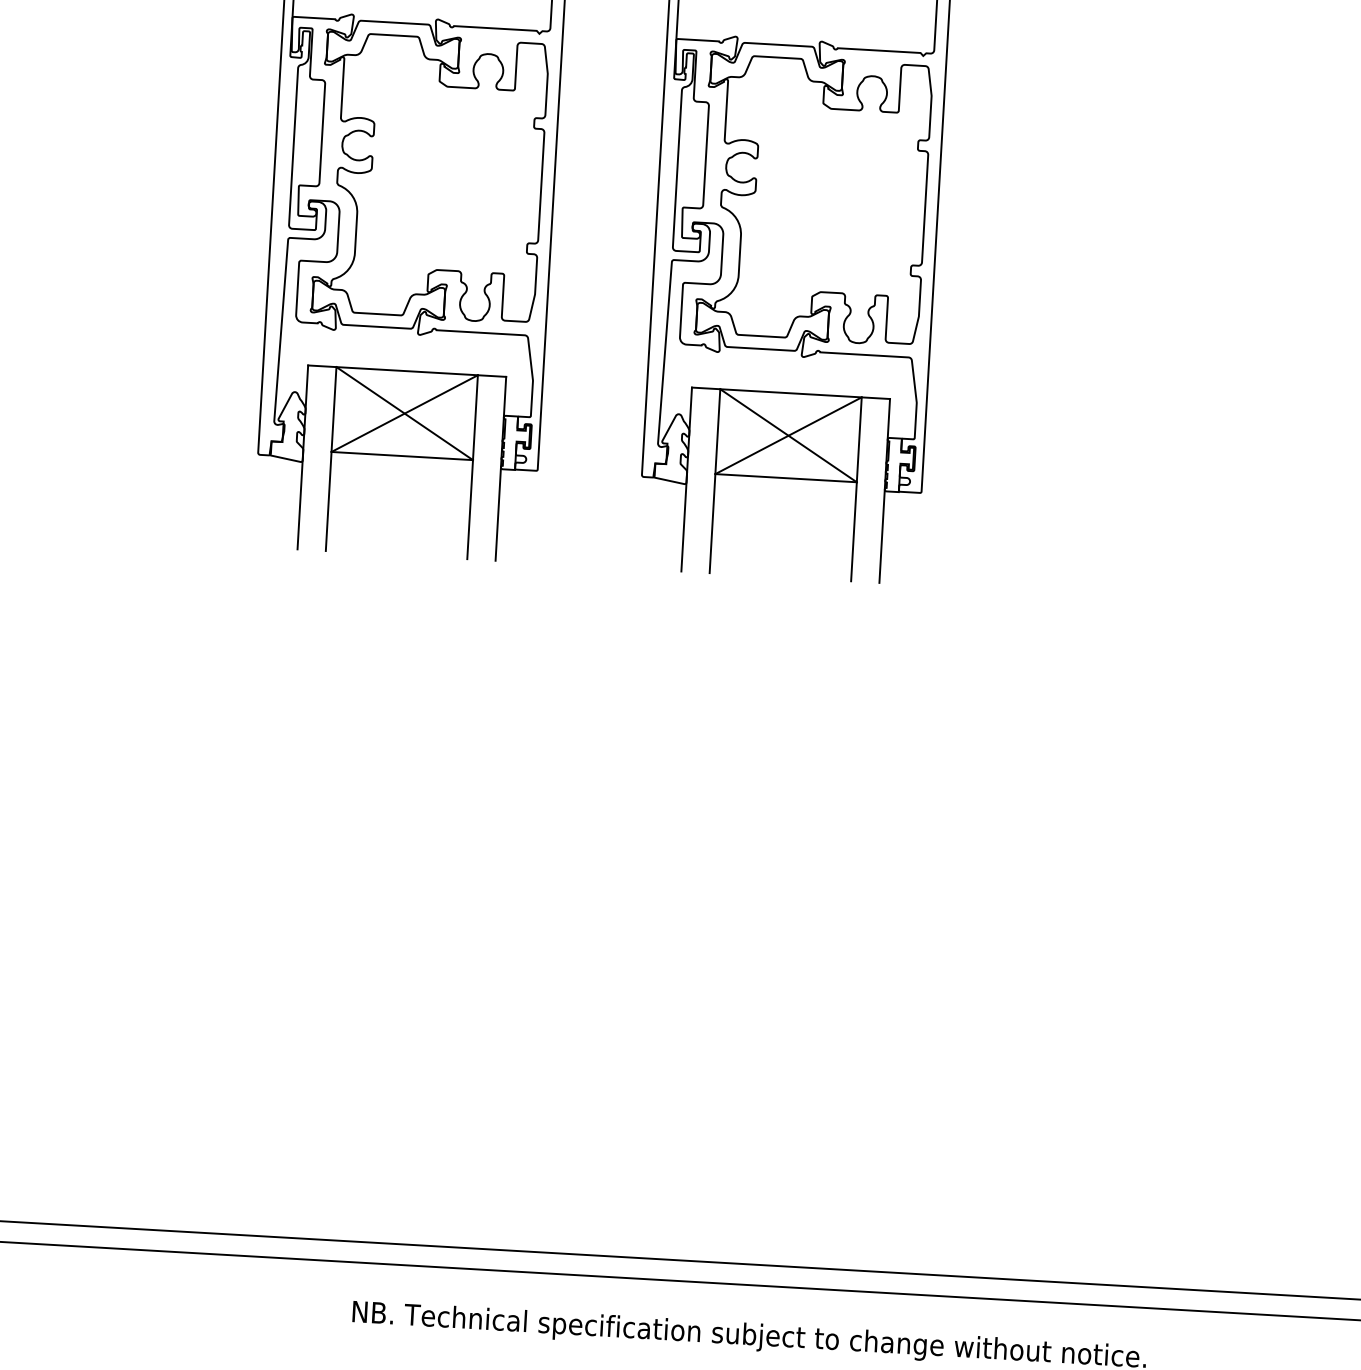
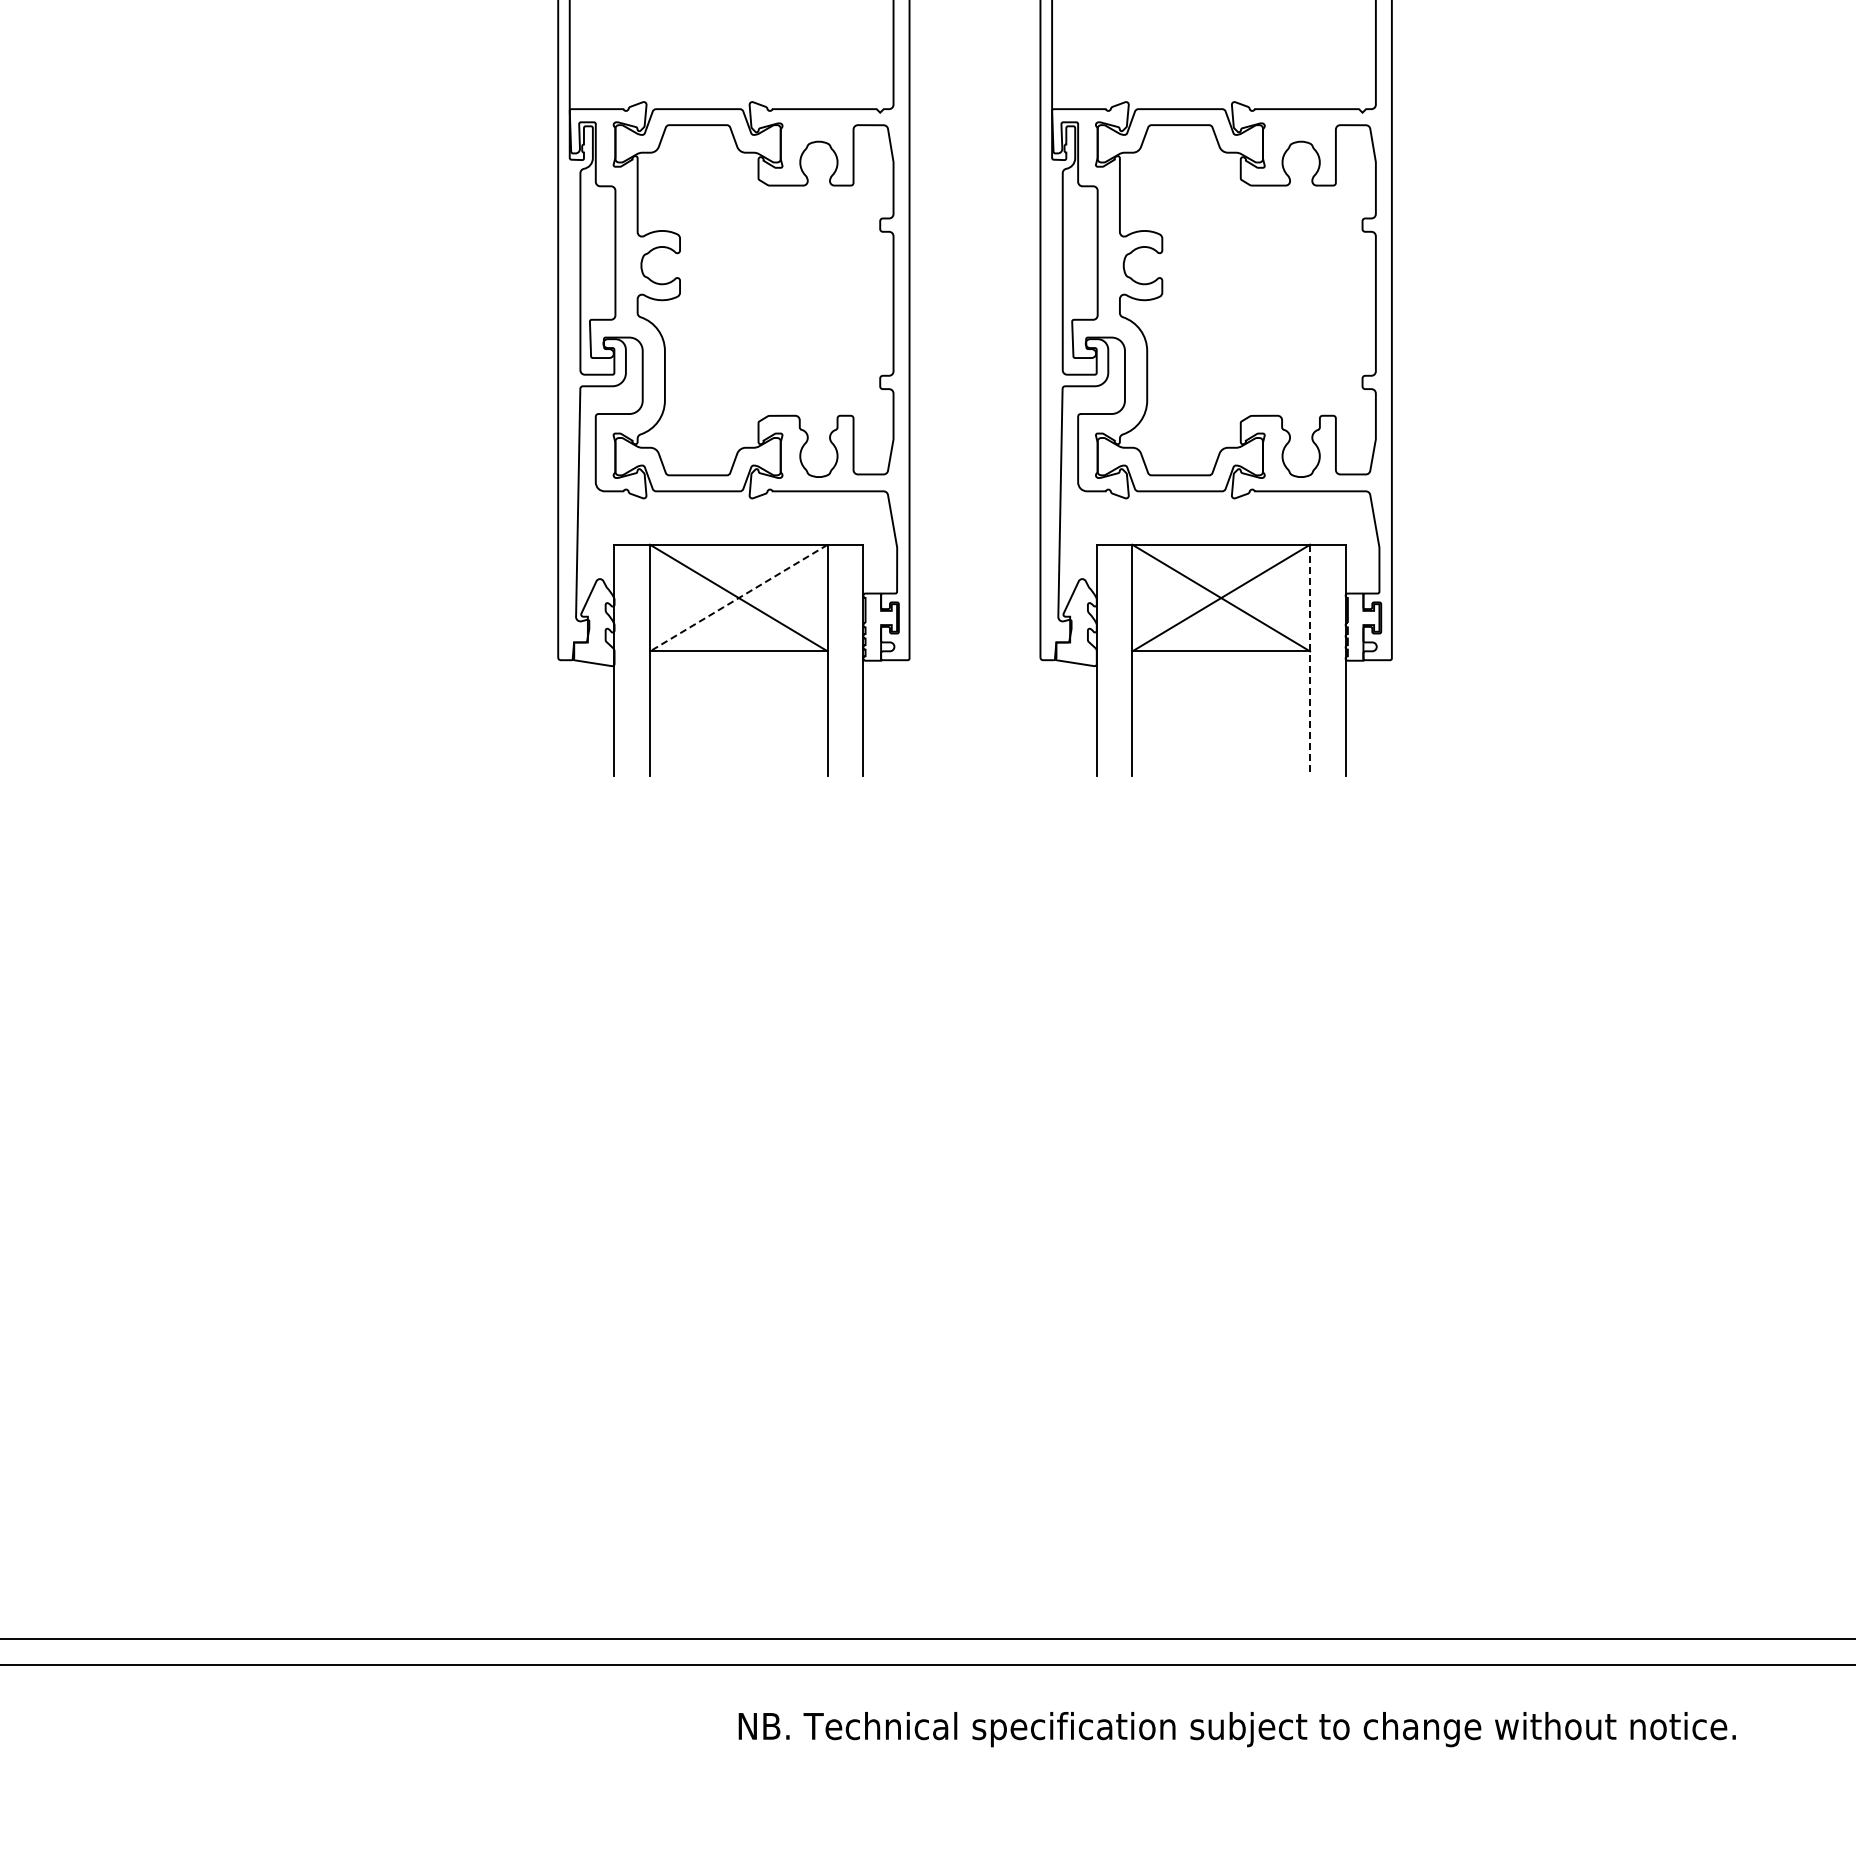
line: (404, 413) -> (738, 598), solid -> dashed
line: (856, 489) -> (1310, 660), solid -> dashed

